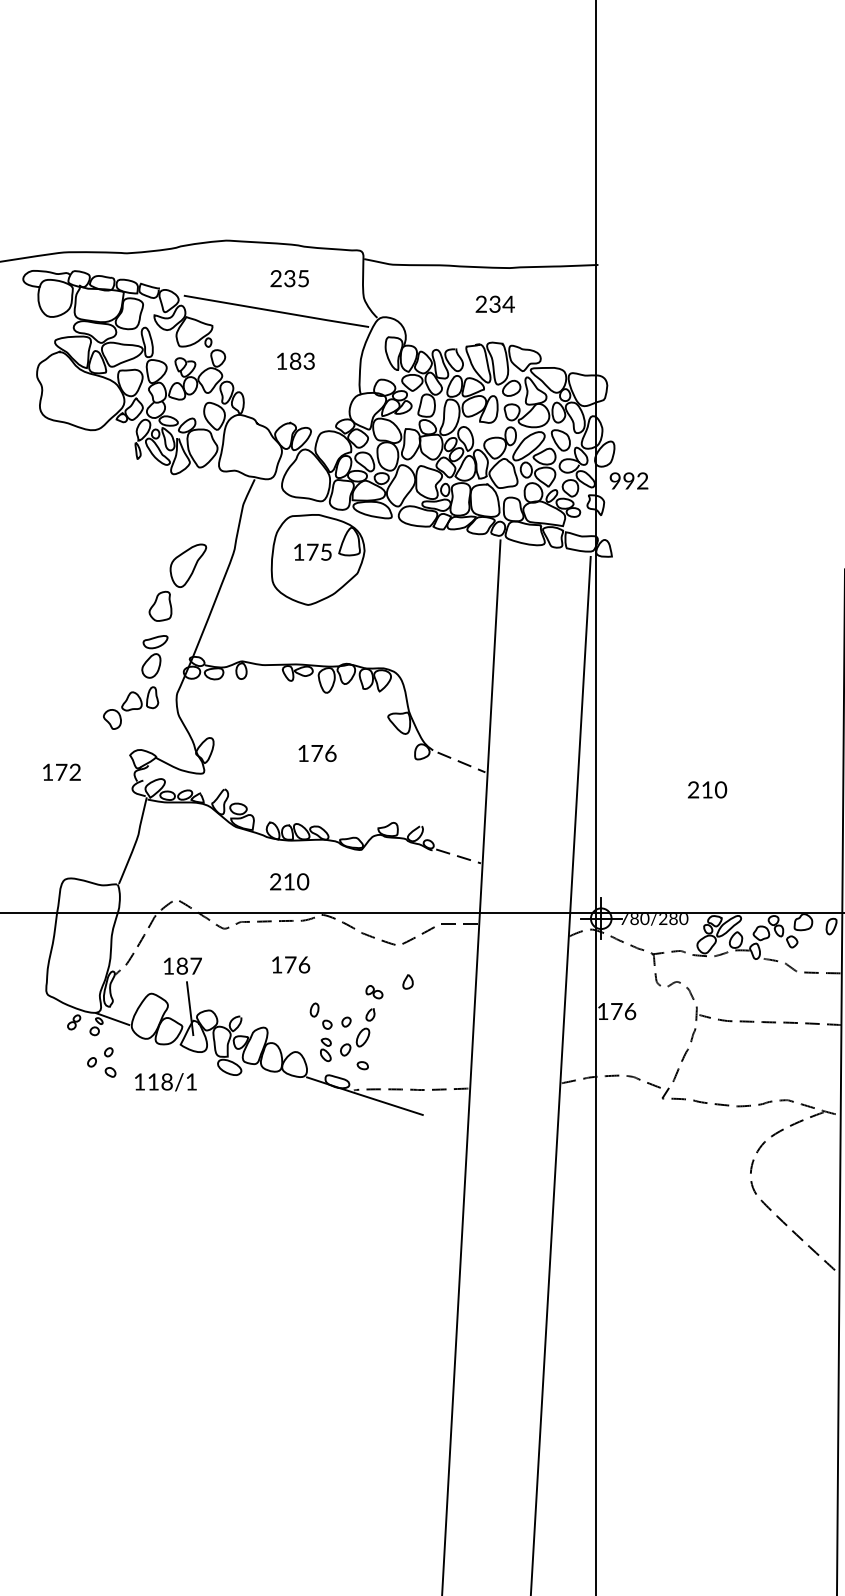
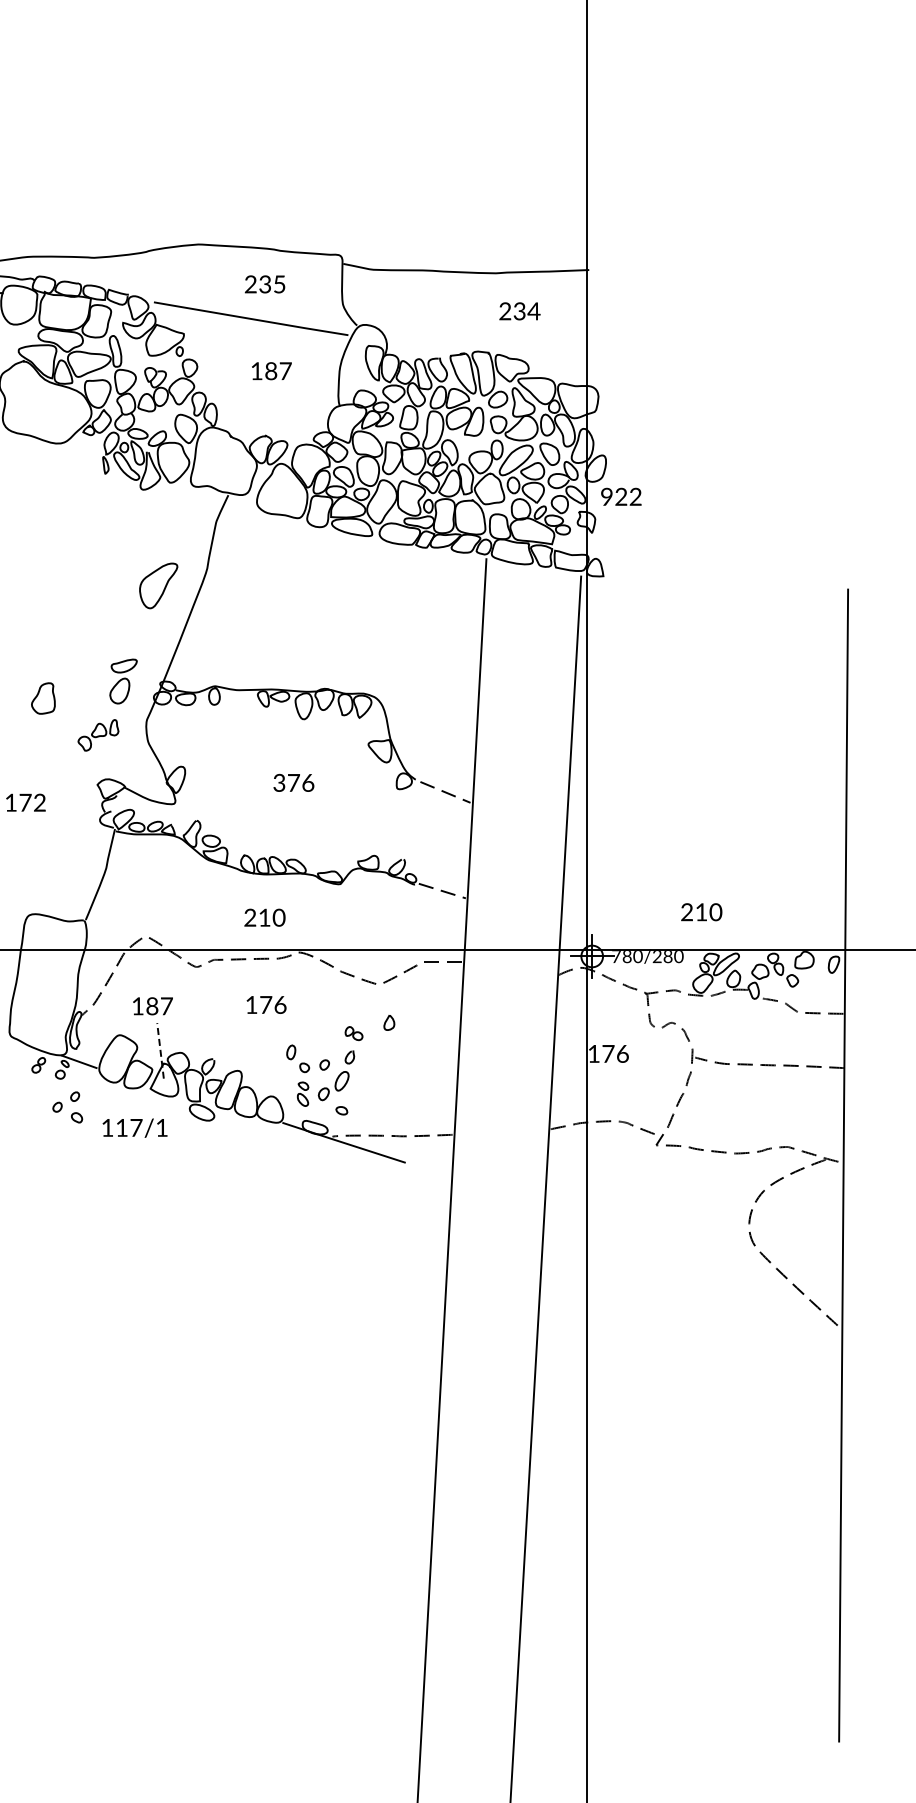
text: (494, 304) -> (519, 311), moved
text: (309, 361) -> (285, 371), 183 -> 187
text: (629, 480) -> (621, 496), 992 -> 922
part: (317, 559) -> (294, 579), removed
part: (160, 606) -> (43, 698), moved
part: (131, 708) -> (98, 735), size x0.7
text: (303, 753) -> (279, 782), 176 -> 376
text: (707, 790) -> (701, 912), moved
line: (190, 1008) -> (160, 1050), solid -> dashed
text: (167, 1081) -> (136, 1127), 118/1 -> 117/1

